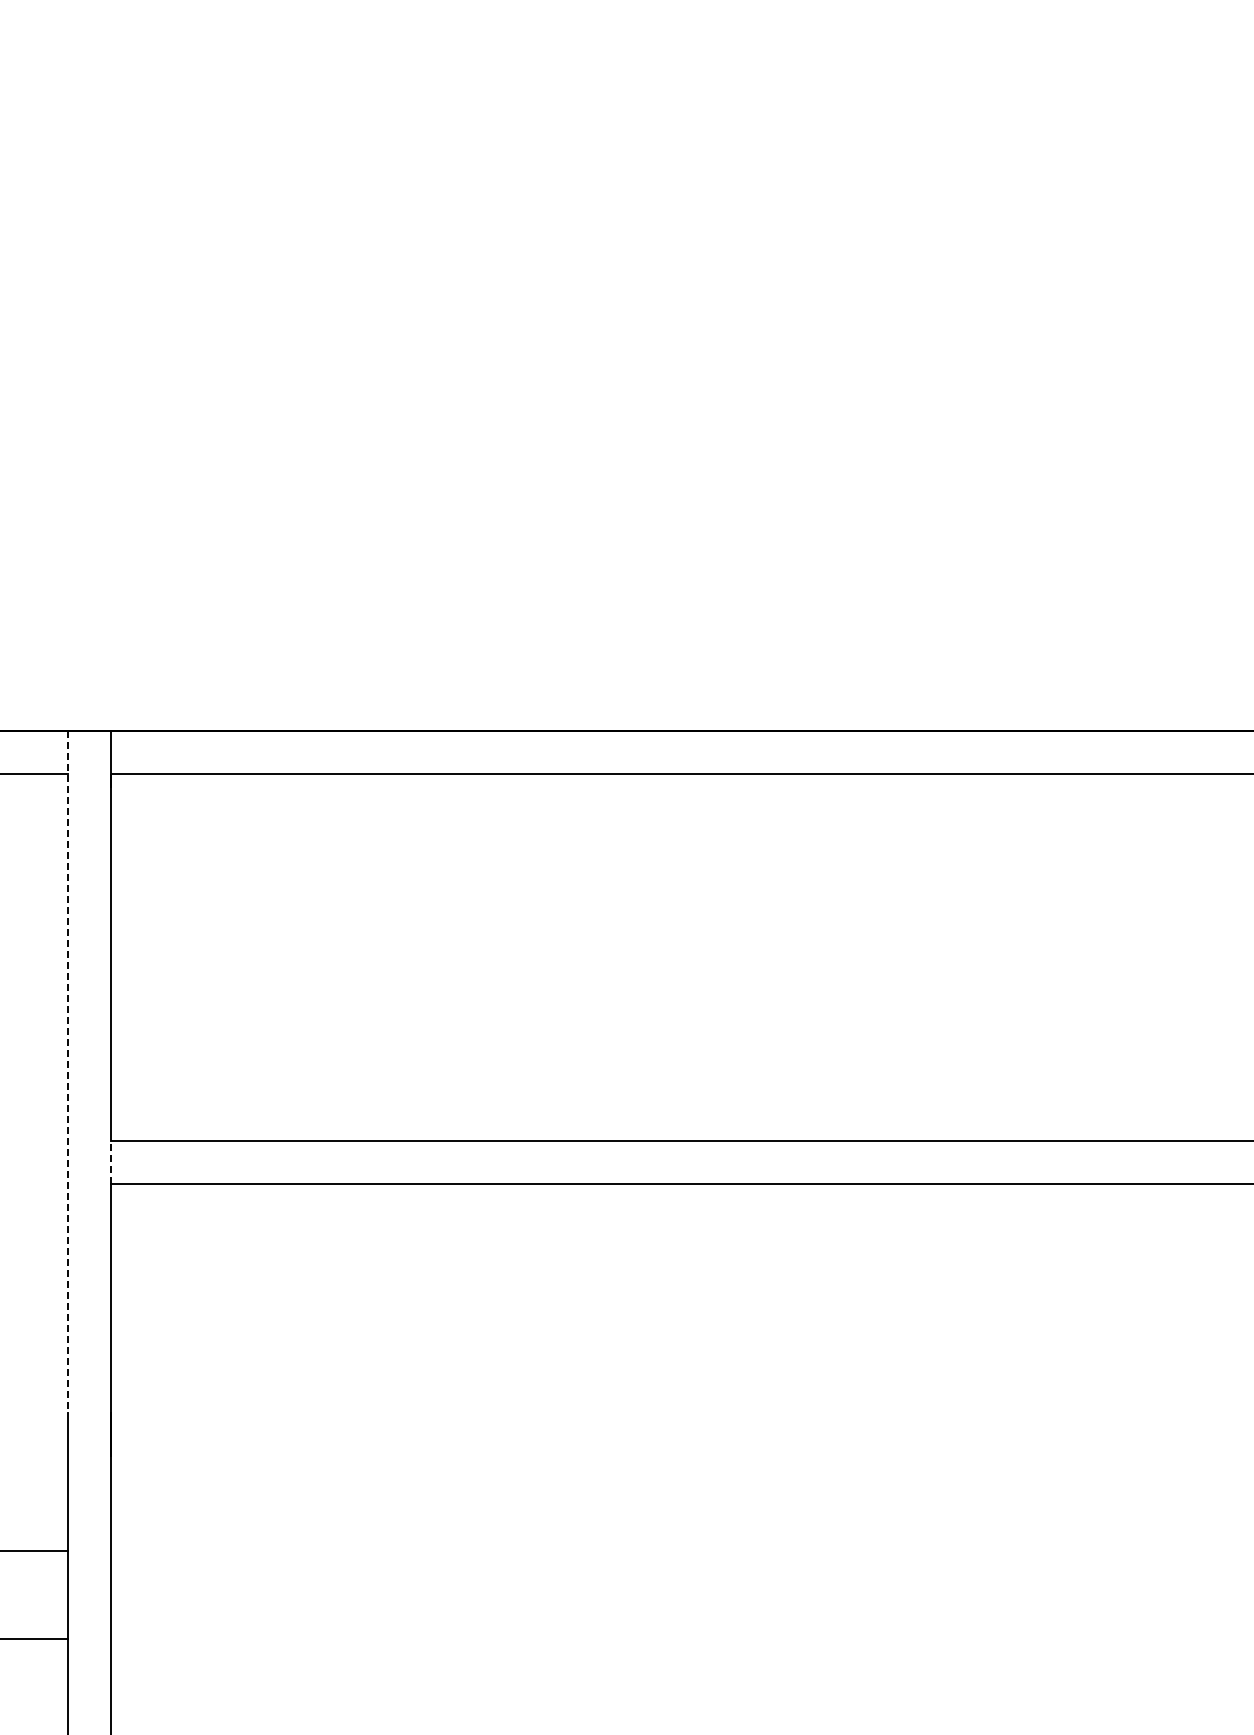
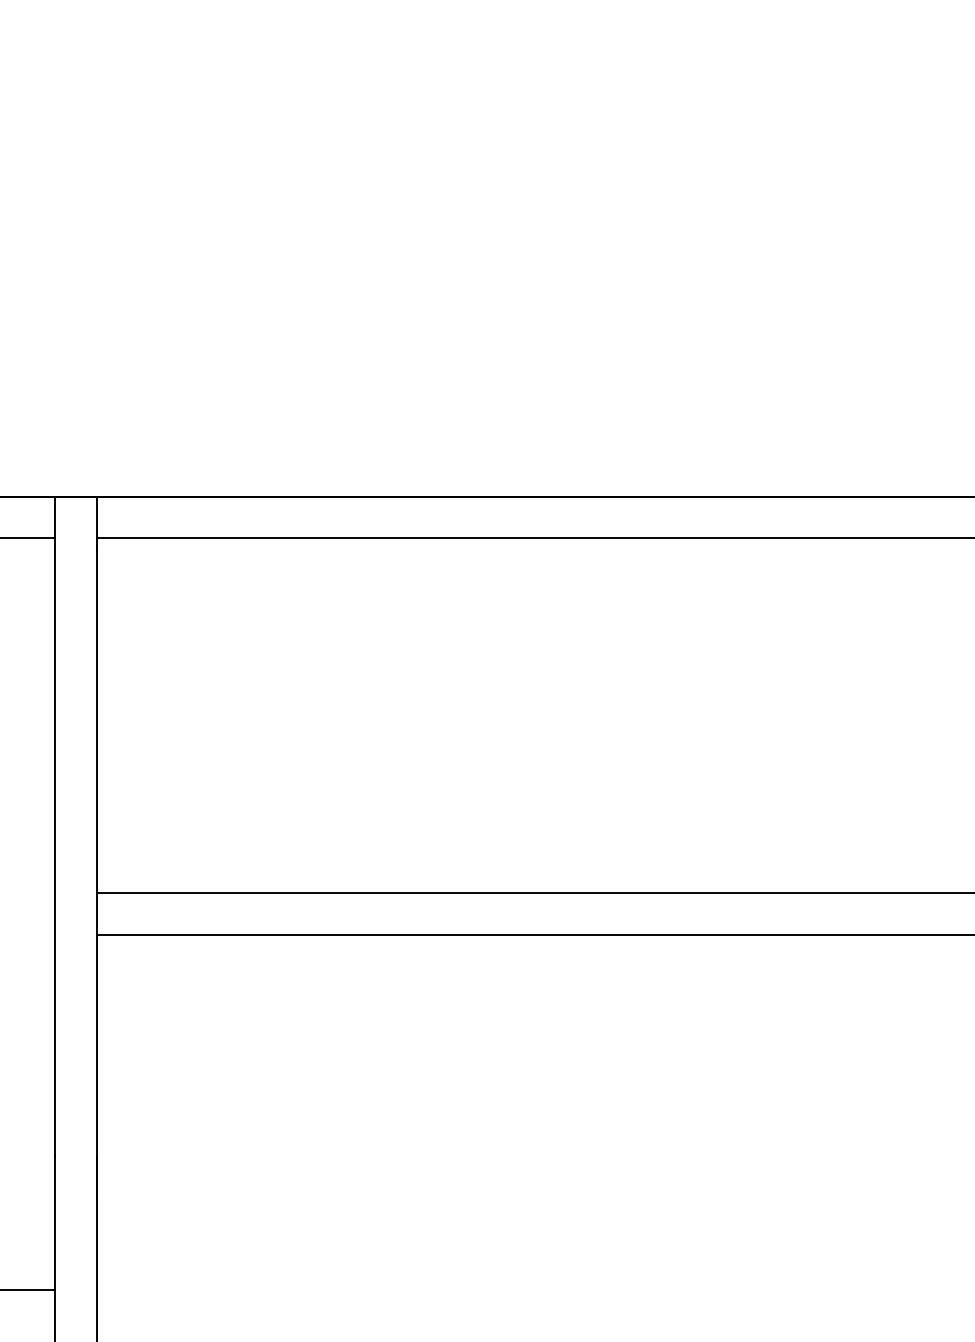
line: (67, 1071) -> (55, 826), dashed -> solid
line: (111, 1162) -> (97, 914), dashed -> solid

